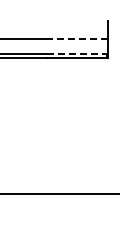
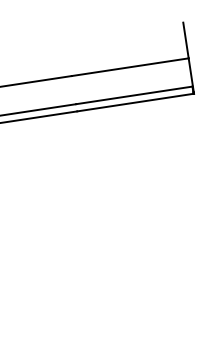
line: (76, 39) -> (128, 67), dashed -> solid
line: (77, 53) -> (134, 94), dashed -> solid

